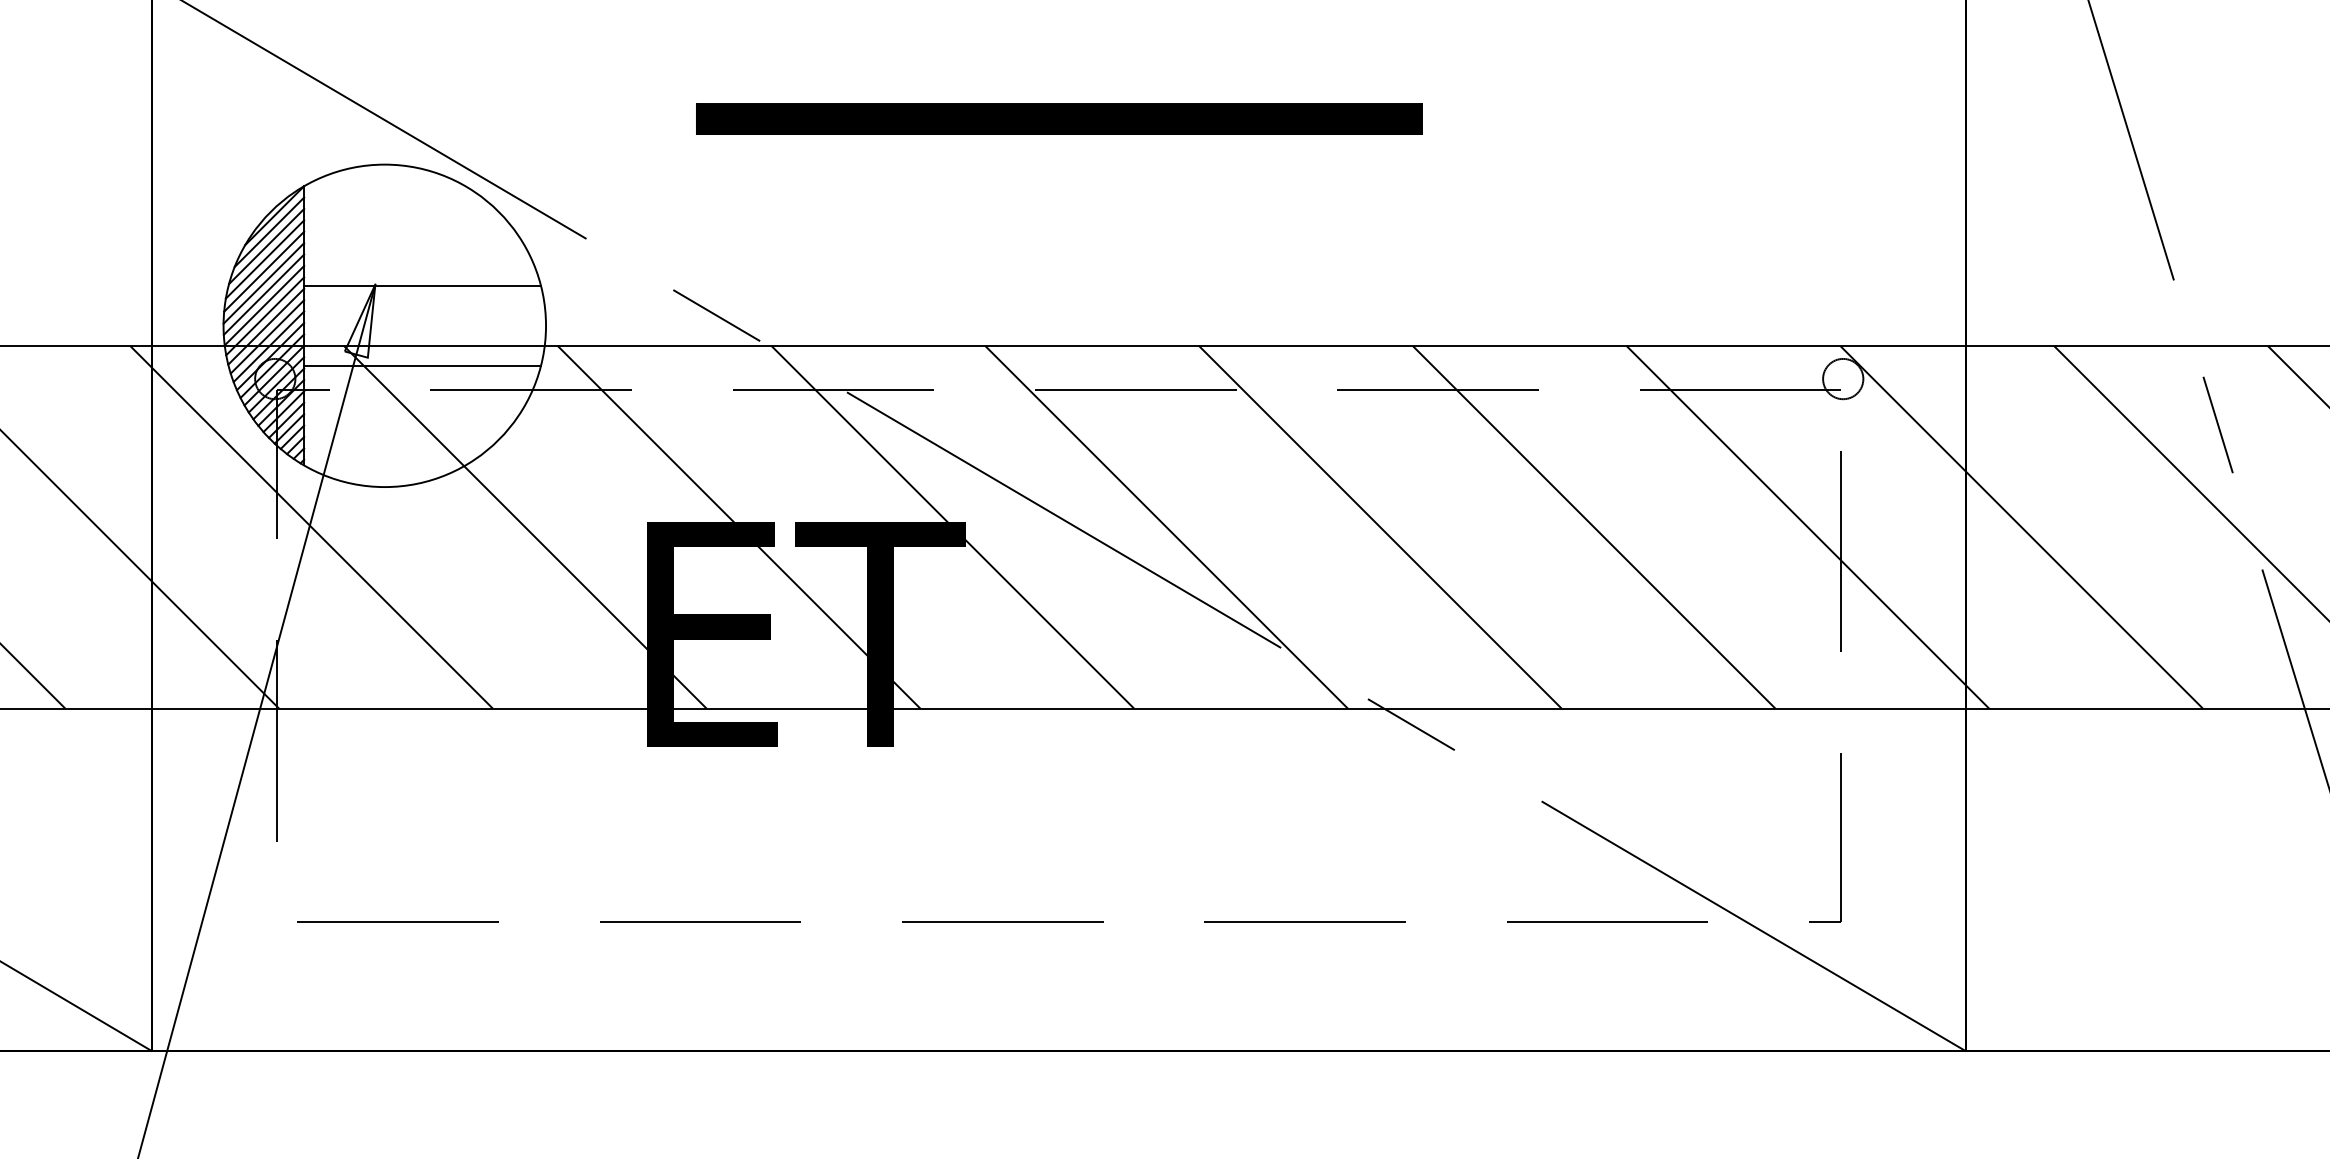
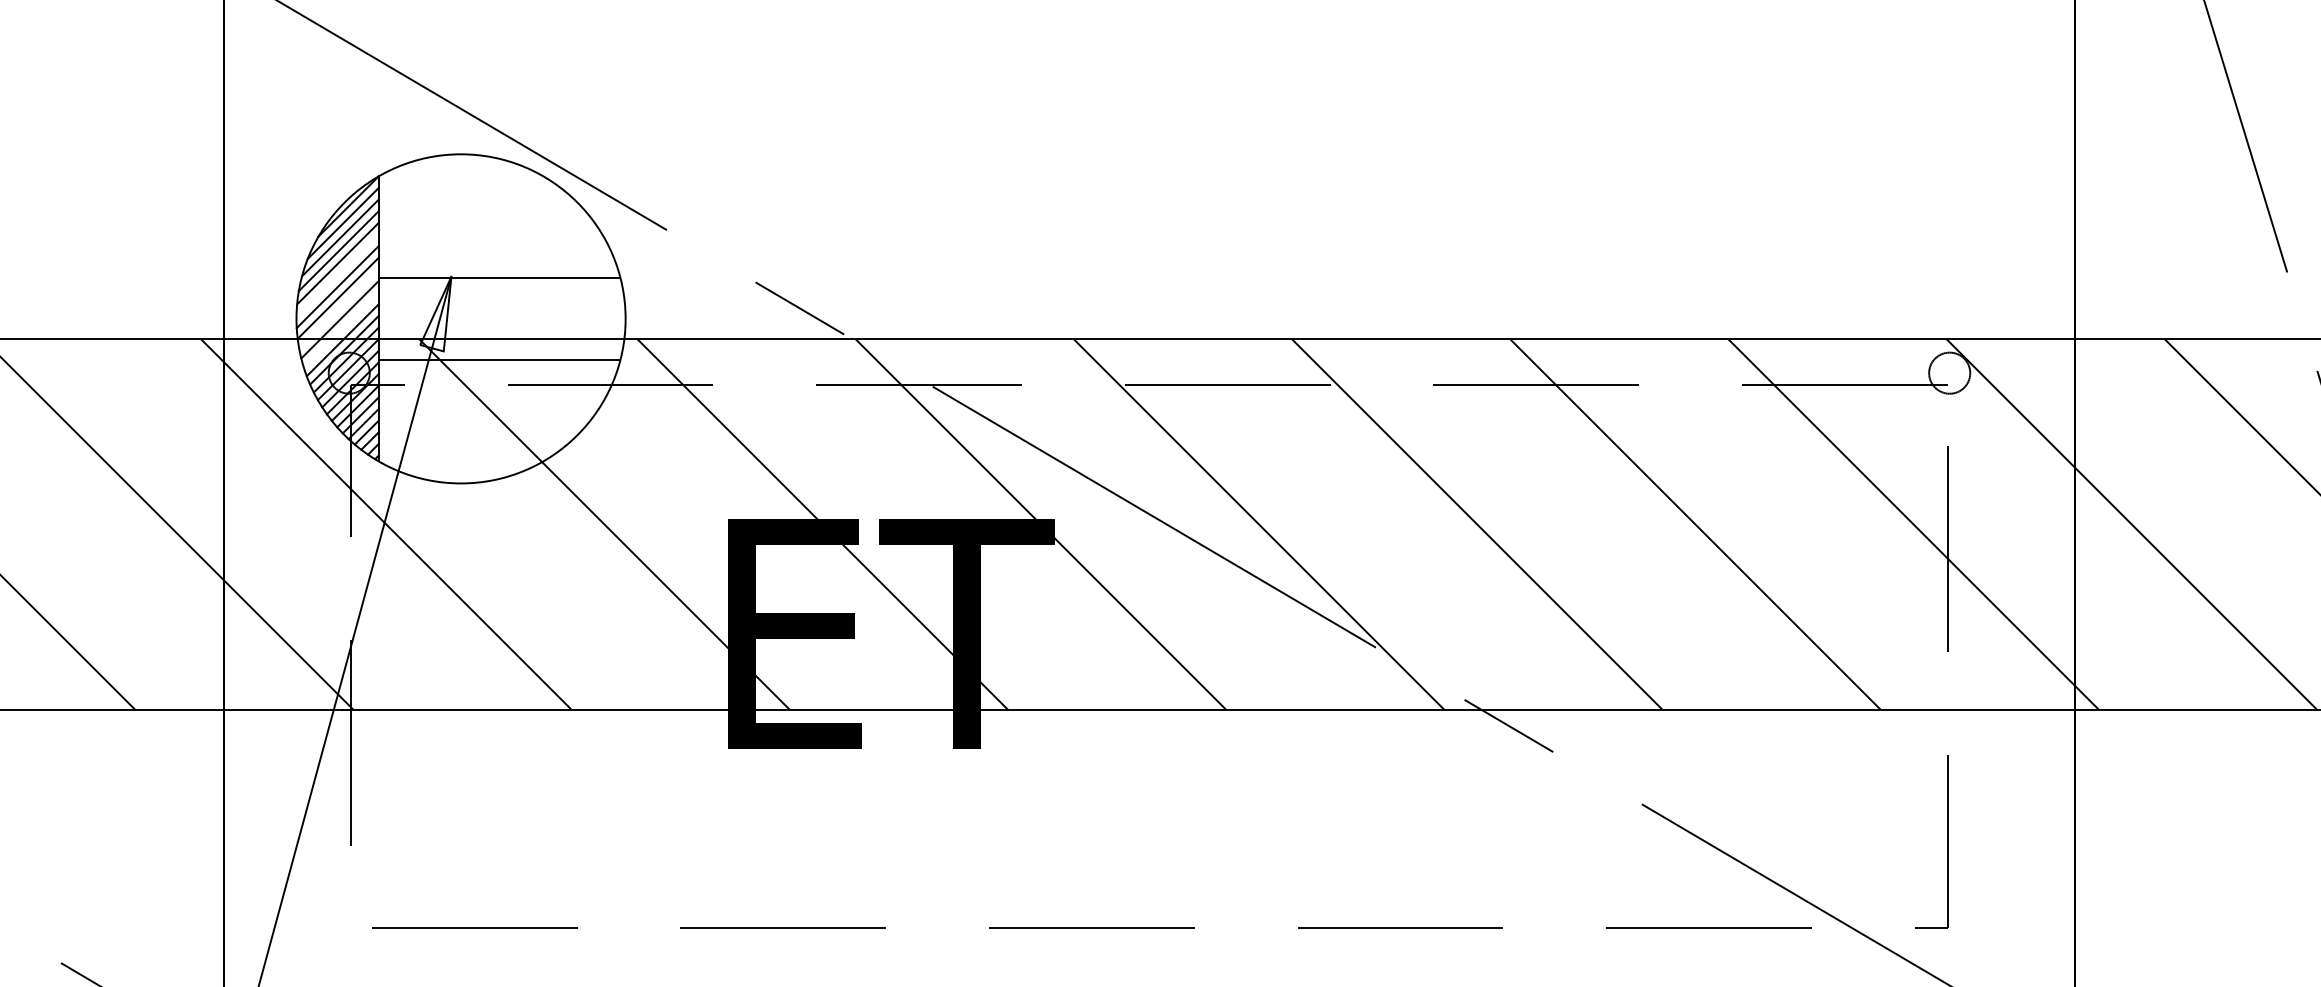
part: (1059, 118) -> (1149, 107), removed
line: (263, 283) -> (337, 275), removed
line: (265, 316) -> (339, 309), removed
line: (267, 336) -> (341, 329), removed

